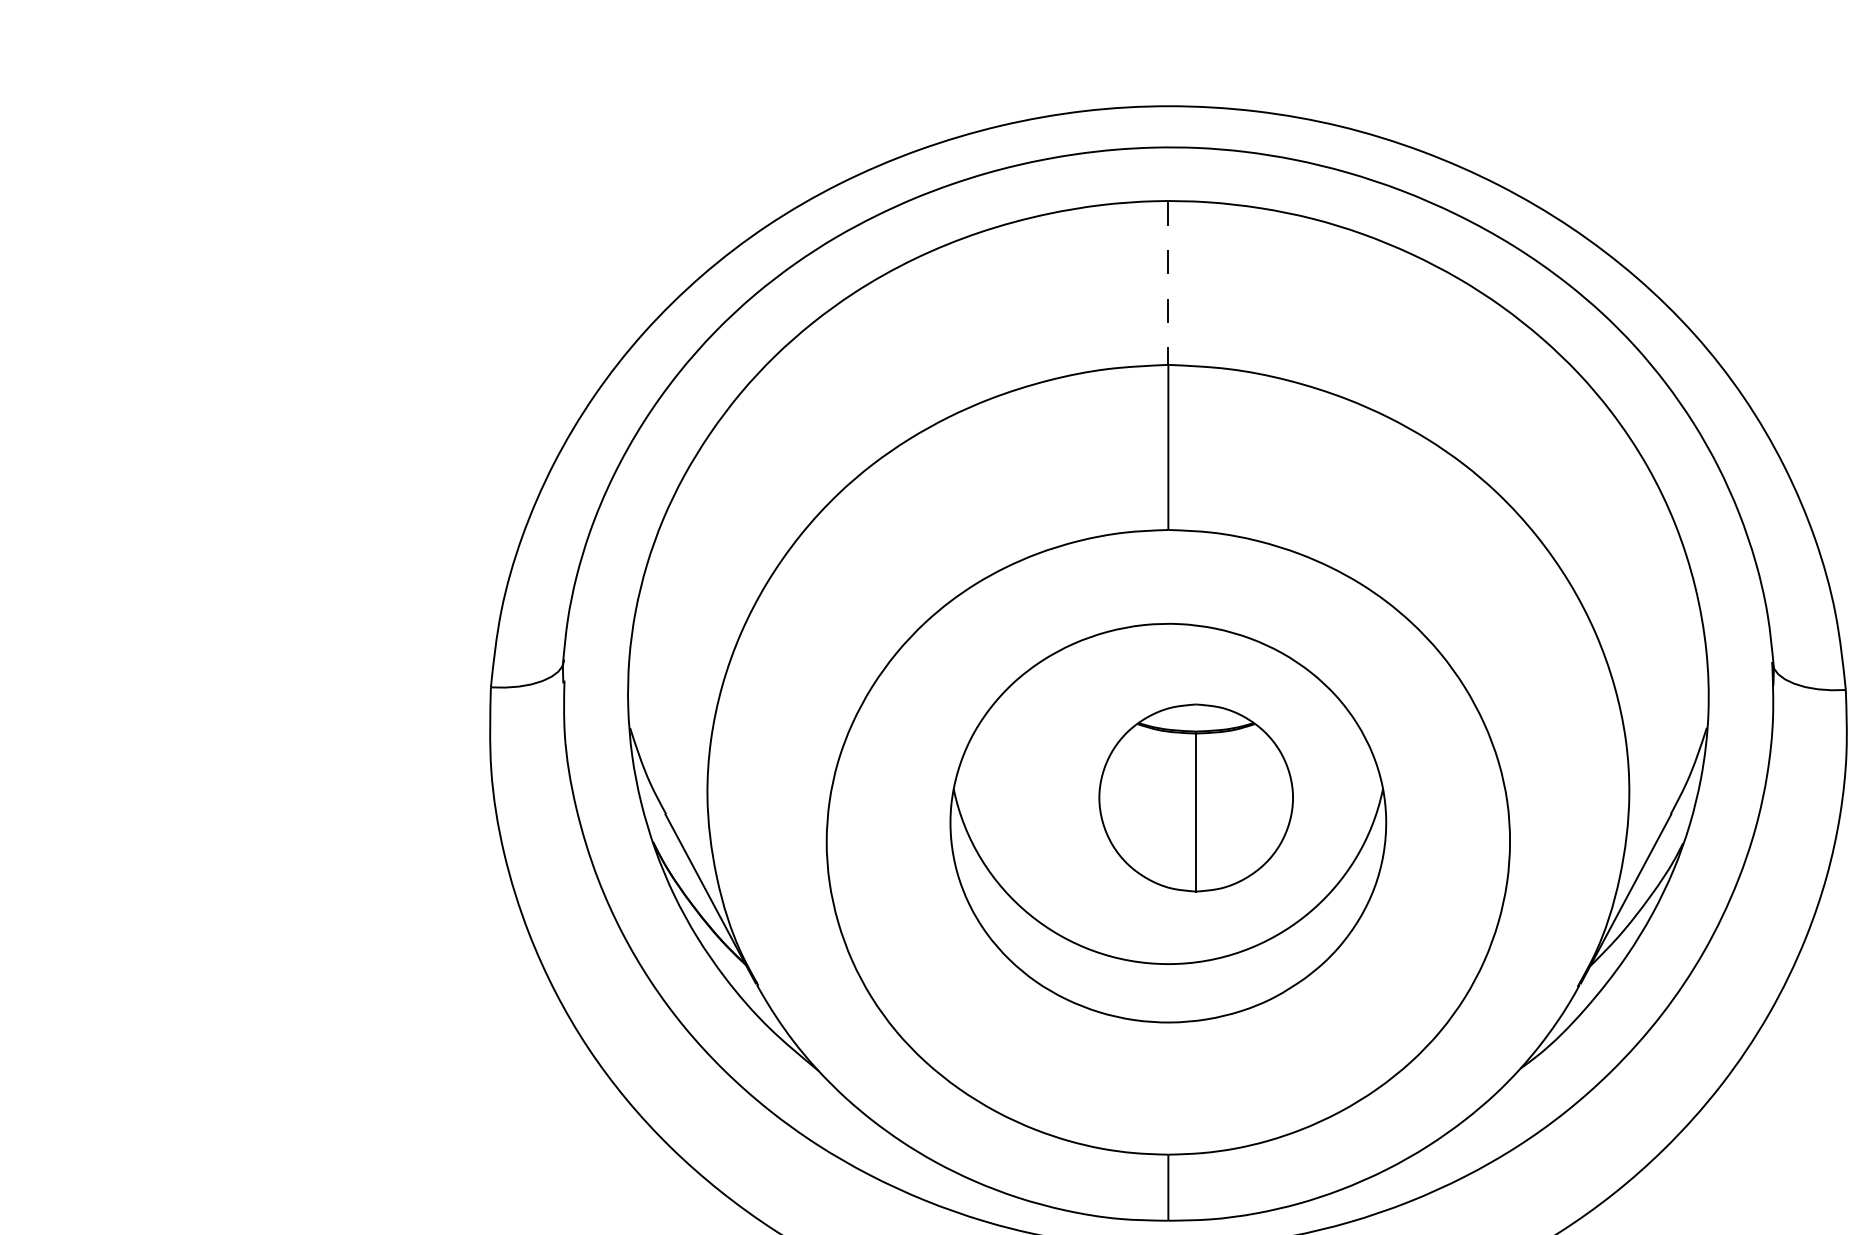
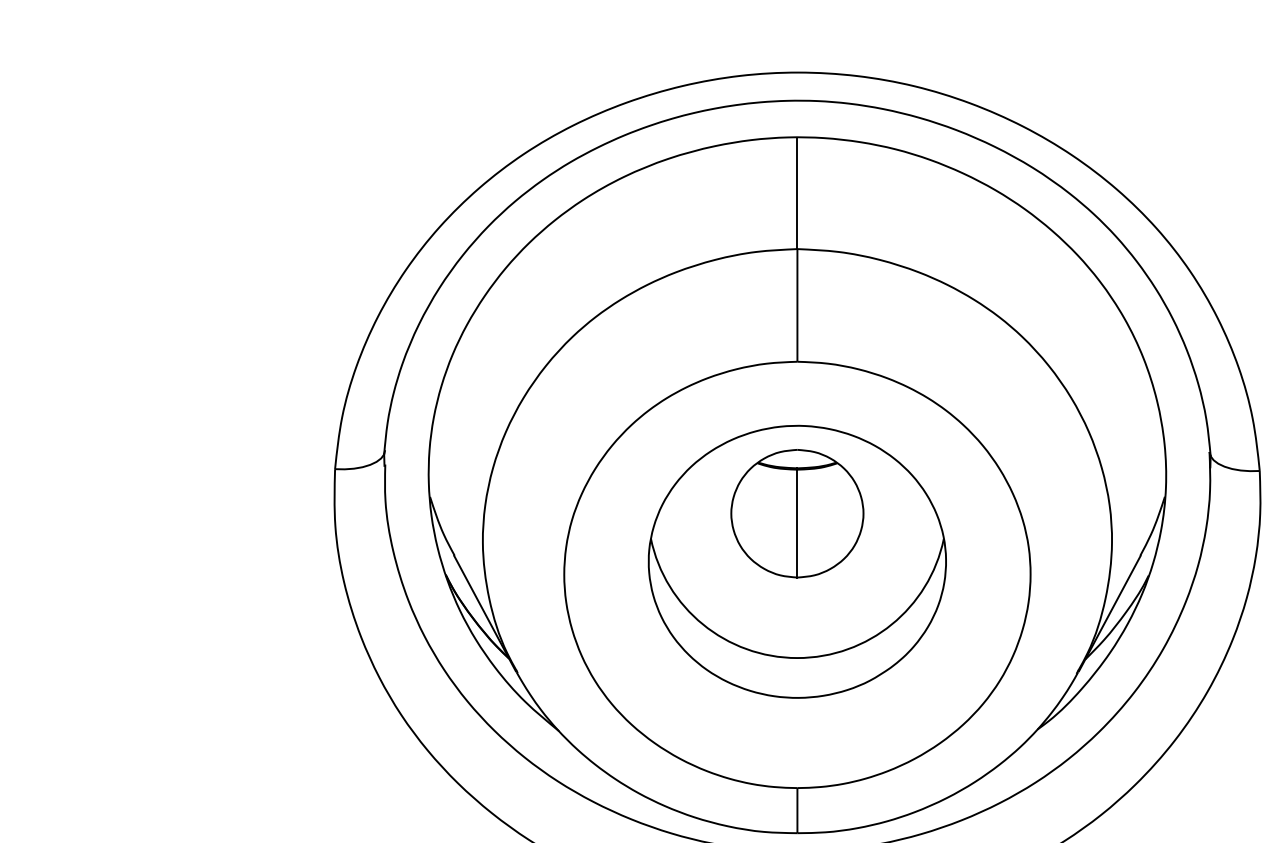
line: (1168, 283) -> (797, 193), dashed -> solid
part: (1196, 797) -> (797, 513), moved

